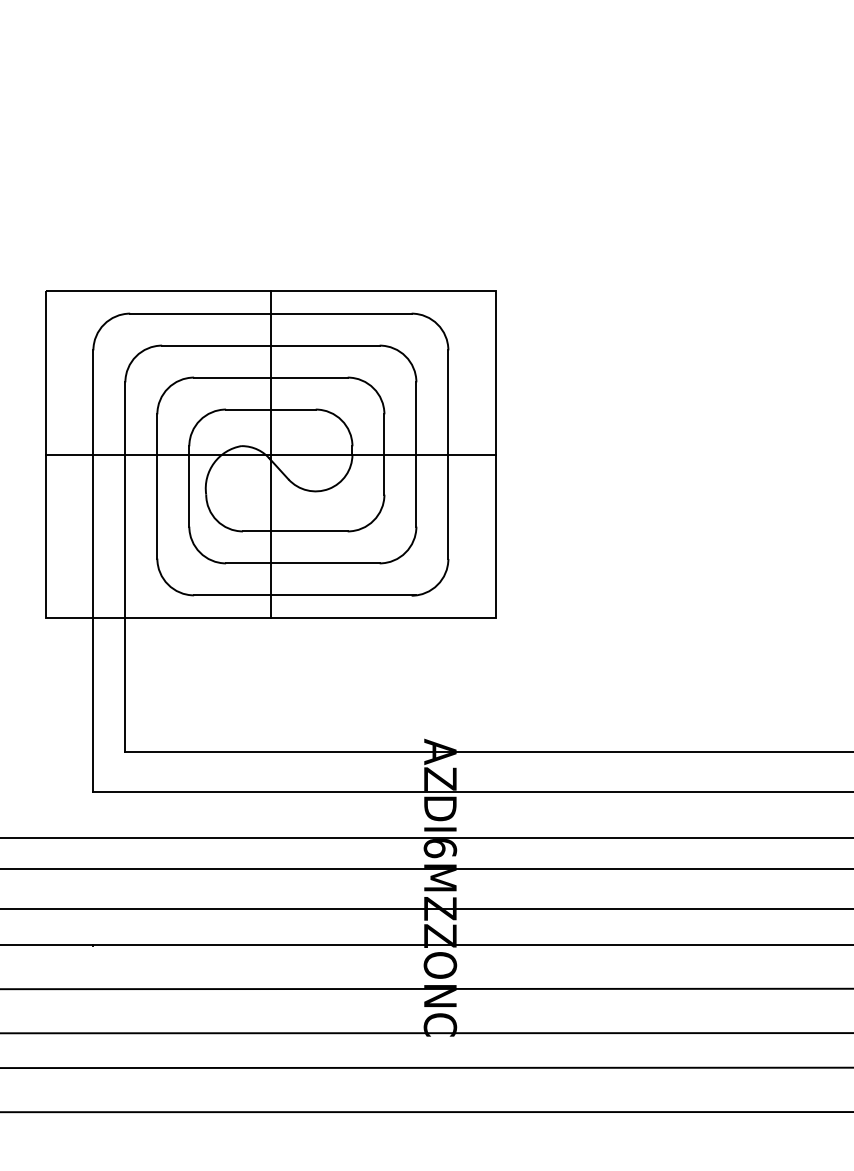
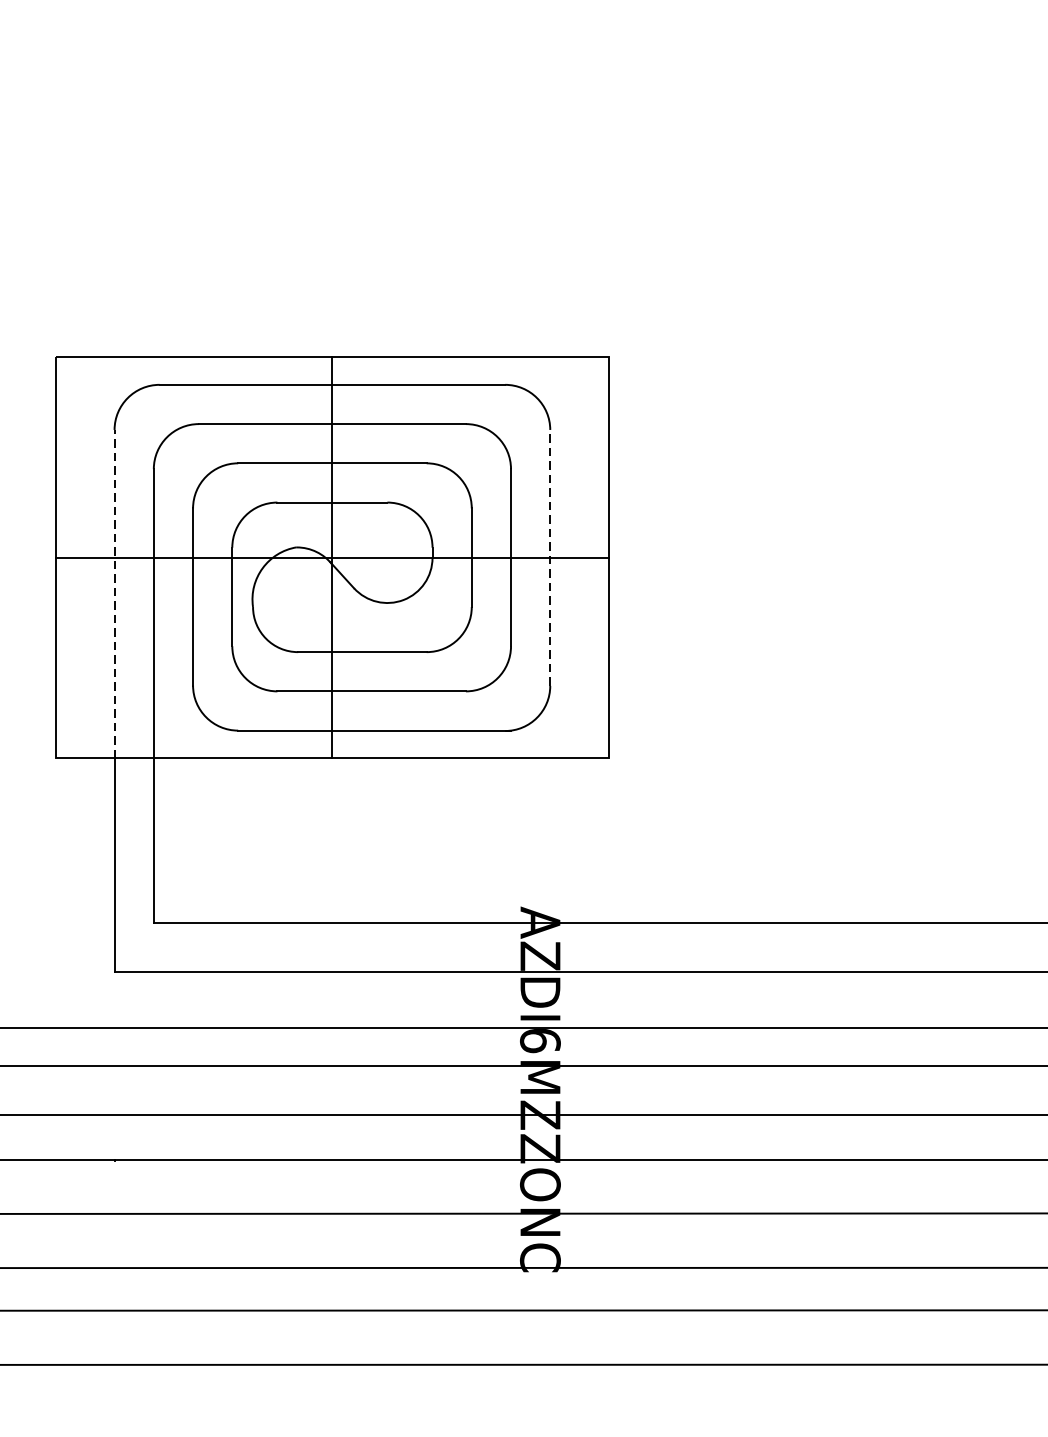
line: (448, 454) -> (550, 557), solid -> dashed
line: (93, 484) -> (114, 594), solid -> dashed

